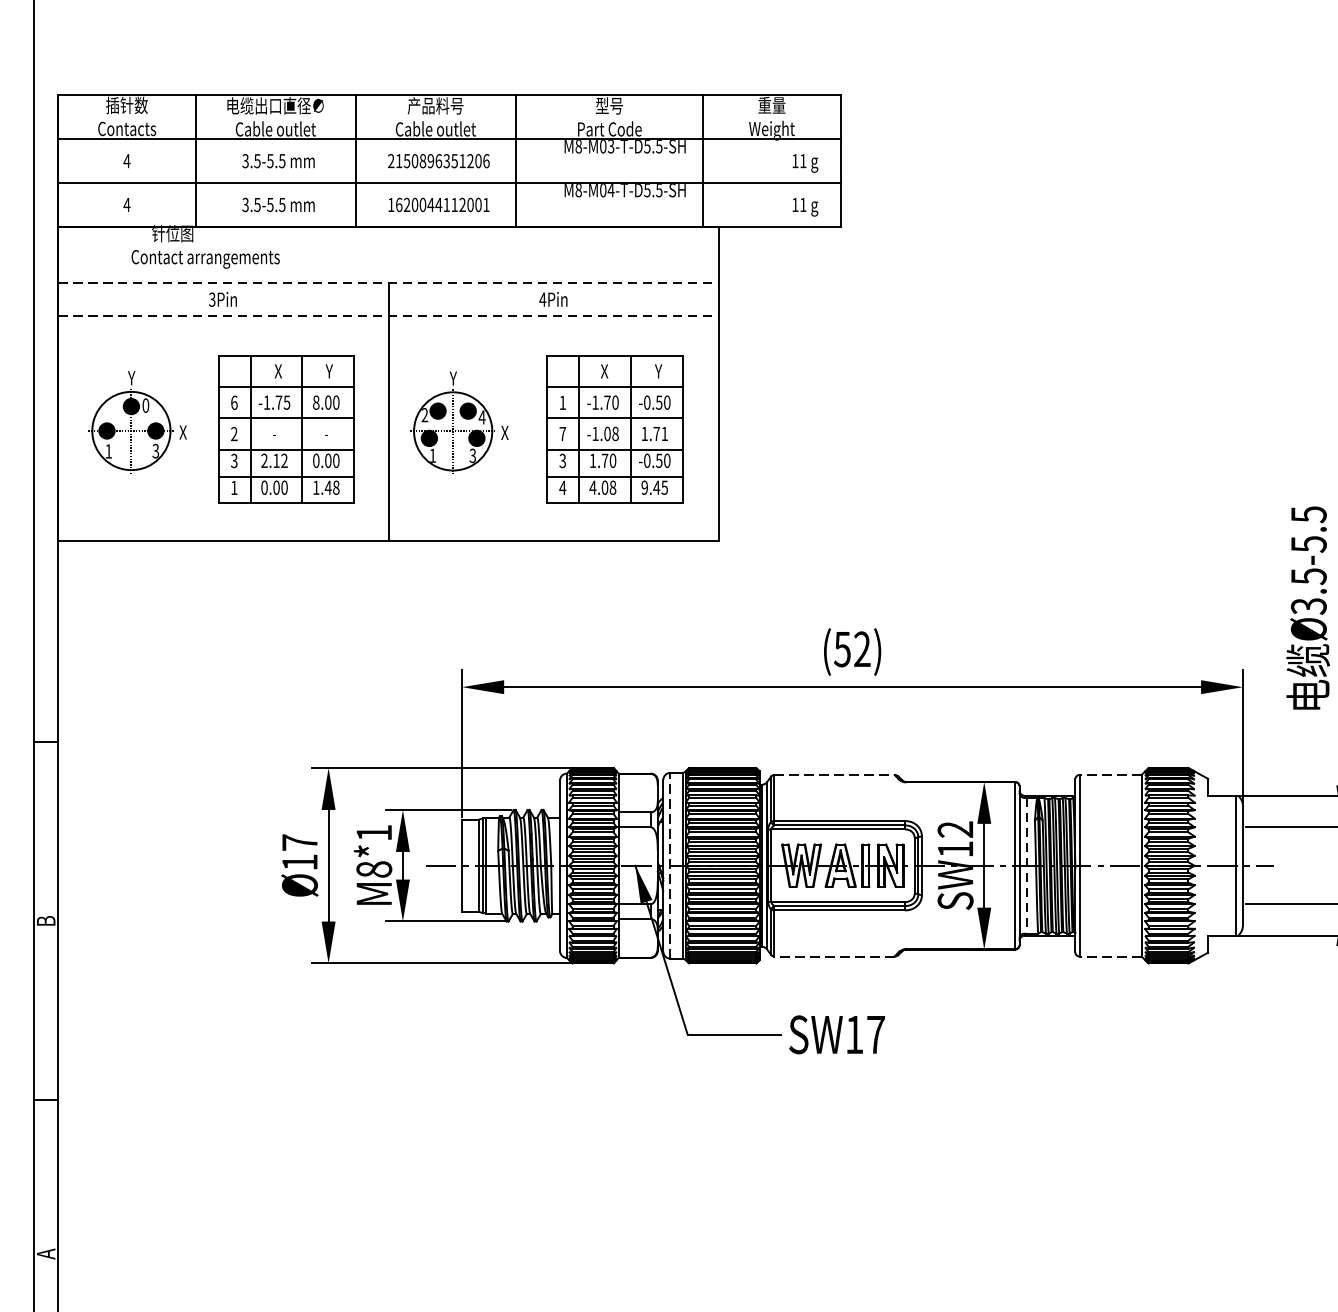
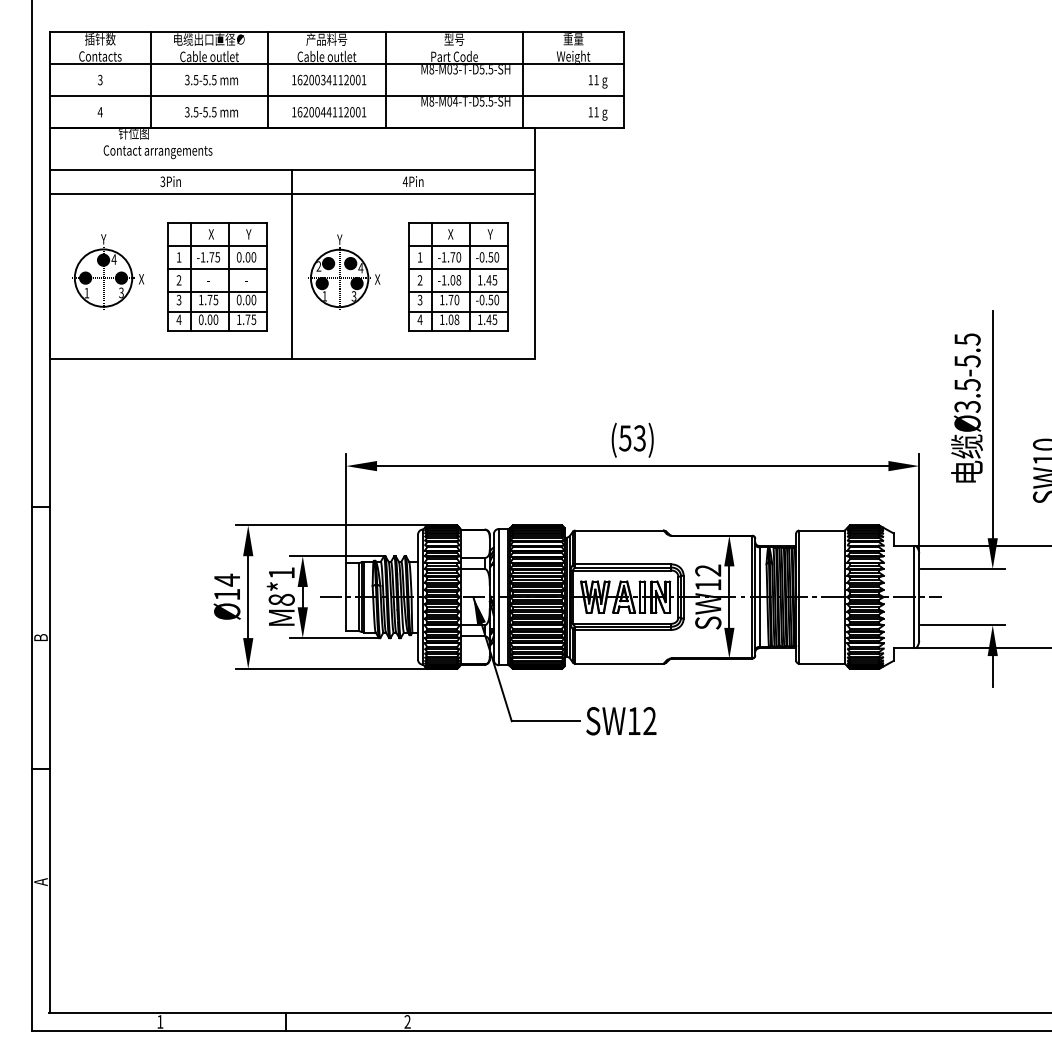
text: (125, 160) -> (99, 79), 4 -> 3
text: (437, 160) -> (328, 79), 2150896351206 -> 1620034112001
line: (388, 282) -> (292, 169), dashed -> solid
line: (388, 315) -> (292, 193), dashed -> solid
text: (233, 402) -> (178, 257), 6 -> 1
text: (315, 402) -> (238, 257), 8.00 -> 0.00
text: (144, 405) -> (113, 259), 0 -> 4
text: (561, 434) -> (419, 280), 7 -> 2
text: (660, 434) -> (491, 280), 1.71 -> 1.45
text: (274, 460) -> (208, 299), 2.12 -> 1.75
text: (233, 487) -> (178, 319), 1 -> 4
text: (331, 487) -> (250, 319), 1.48 -> 1.75
text: (591, 487) -> (441, 319), 4.08 -> 1.08
text: (643, 487) -> (479, 319), 9.45 -> 1.45
text: (861, 649) -> (639, 438), (52) -> (53)
line: (834, 774) -> (619, 530), dashed -> solid
line: (1111, 774) -> (822, 530), dashed -> solid
text: (298, 841) -> (226, 579), Ø17 -> Ø14
line: (671, 864) -> (499, 596), dashed -> solid
line: (1026, 866) -> (760, 597), dashed -> solid
line: (834, 956) -> (619, 663), dashed -> solid
line: (1111, 956) -> (822, 663), dashed -> solid
text: (875, 1033) -> (649, 720), SW17 -> SW12

